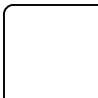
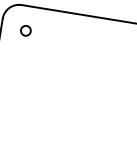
circle: (18, 19) -> (26, 31), added

